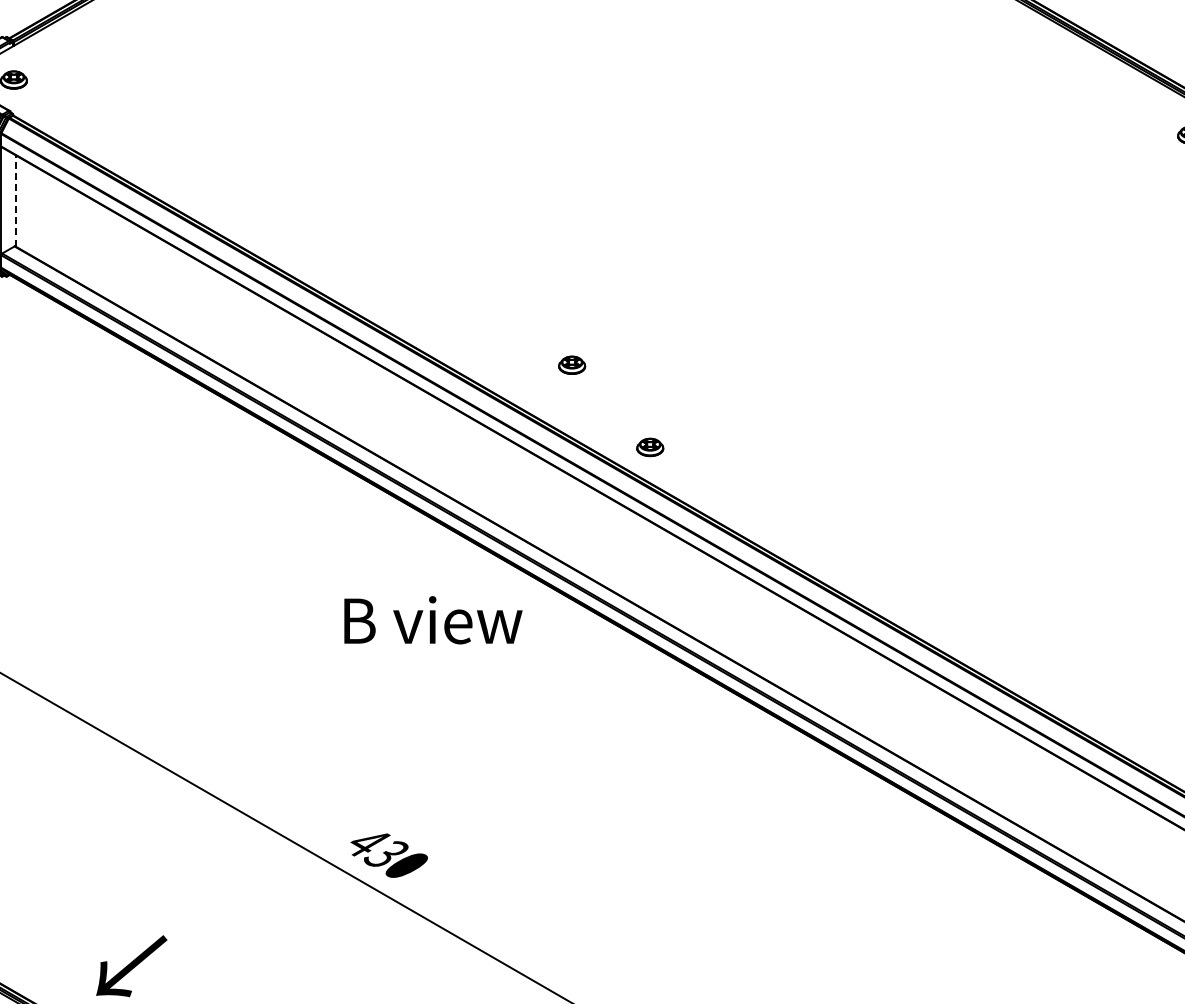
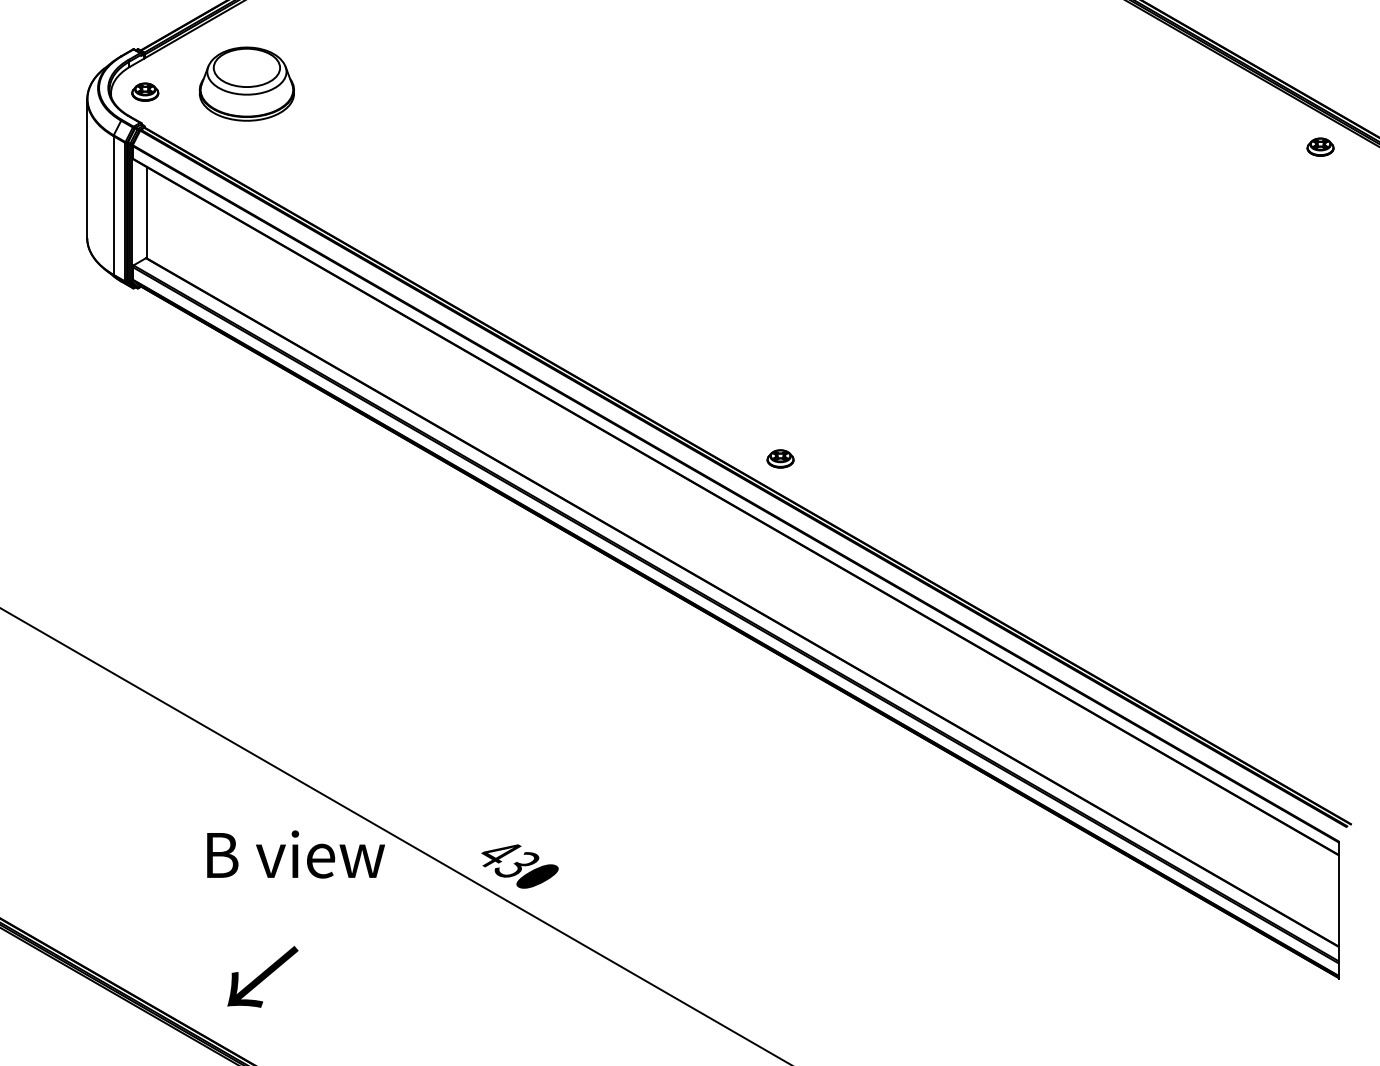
part: (115, 71) -> (246, 83), added
line: (15, 200) -> (146, 212), dashed -> solid
part: (572, 364) -> (702, 376), removed
text: (432, 620) -> (295, 854), moved

